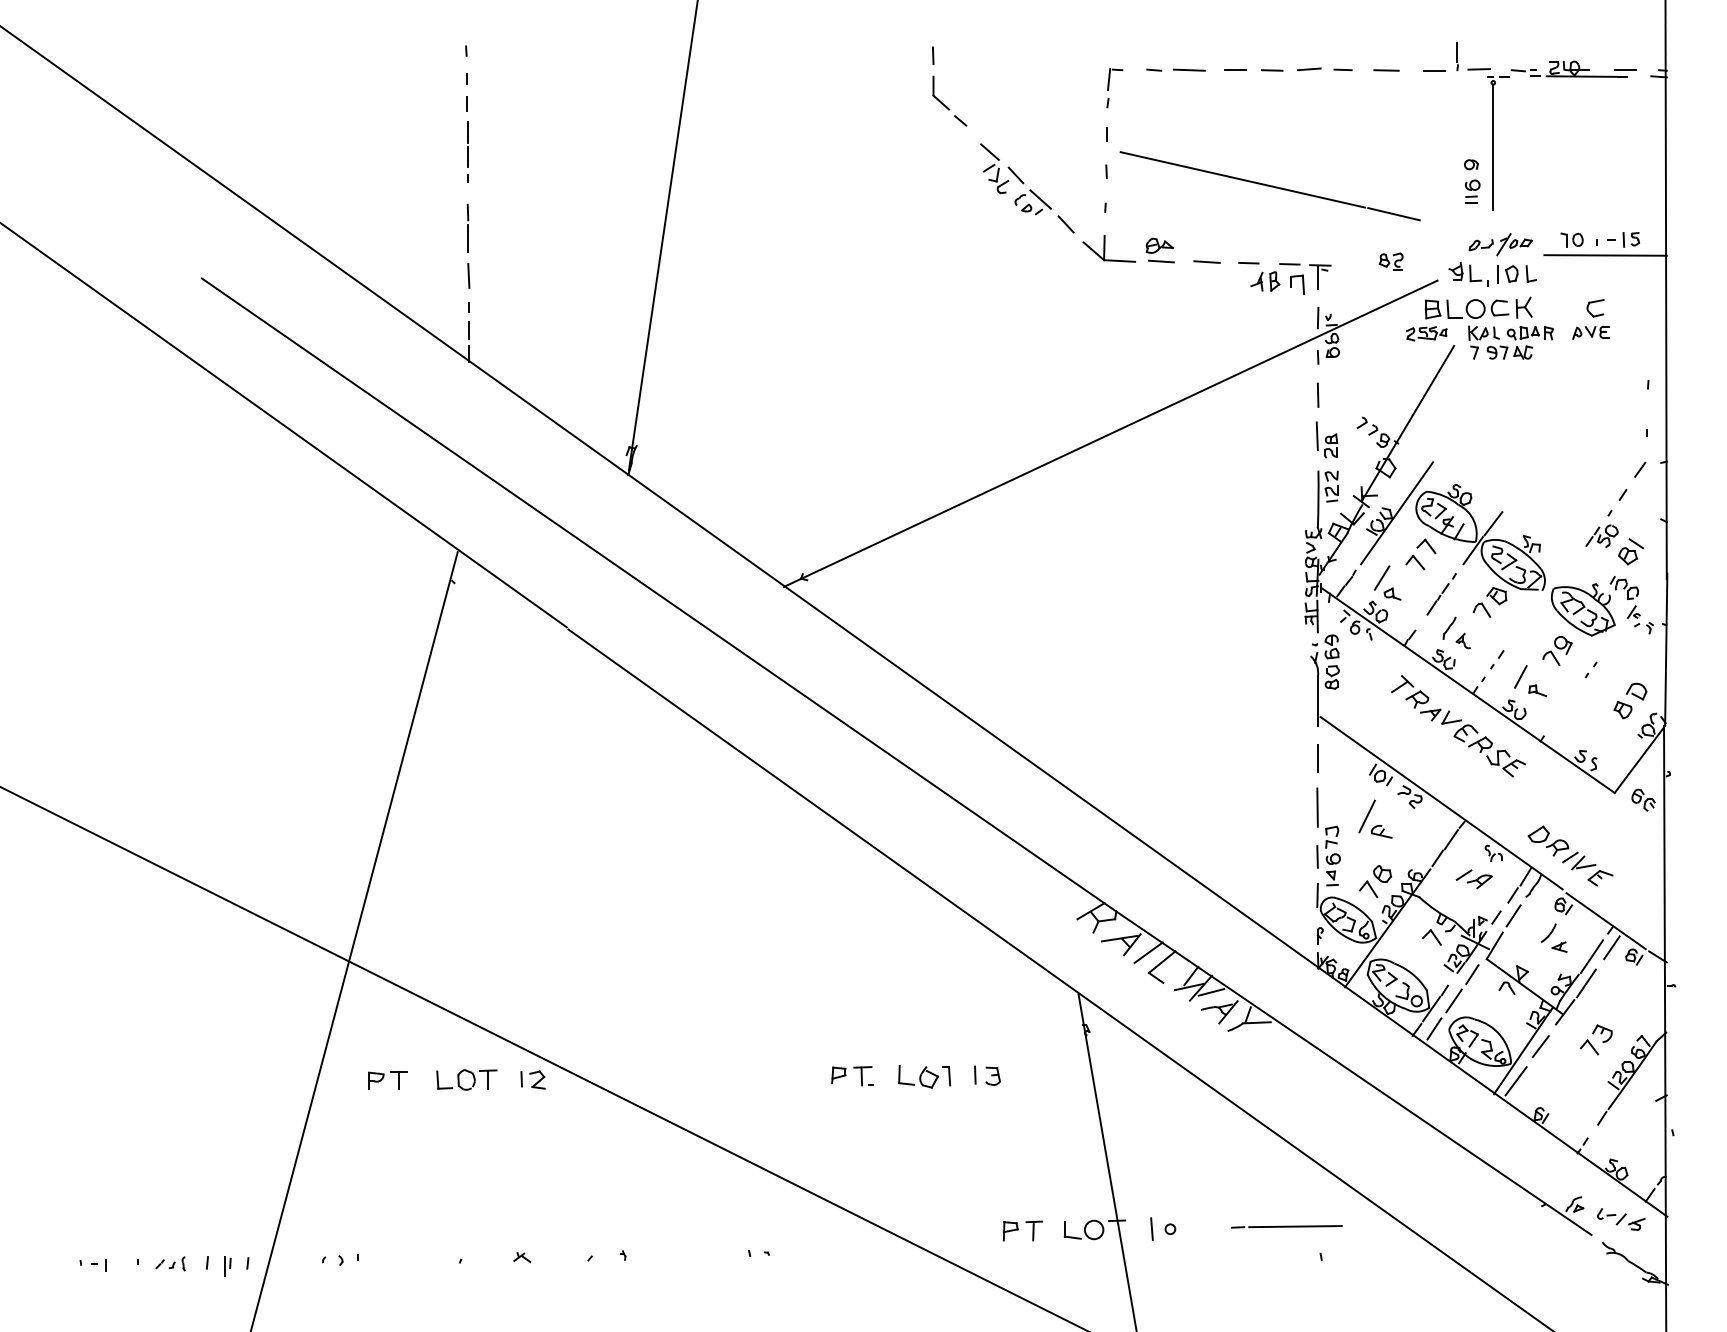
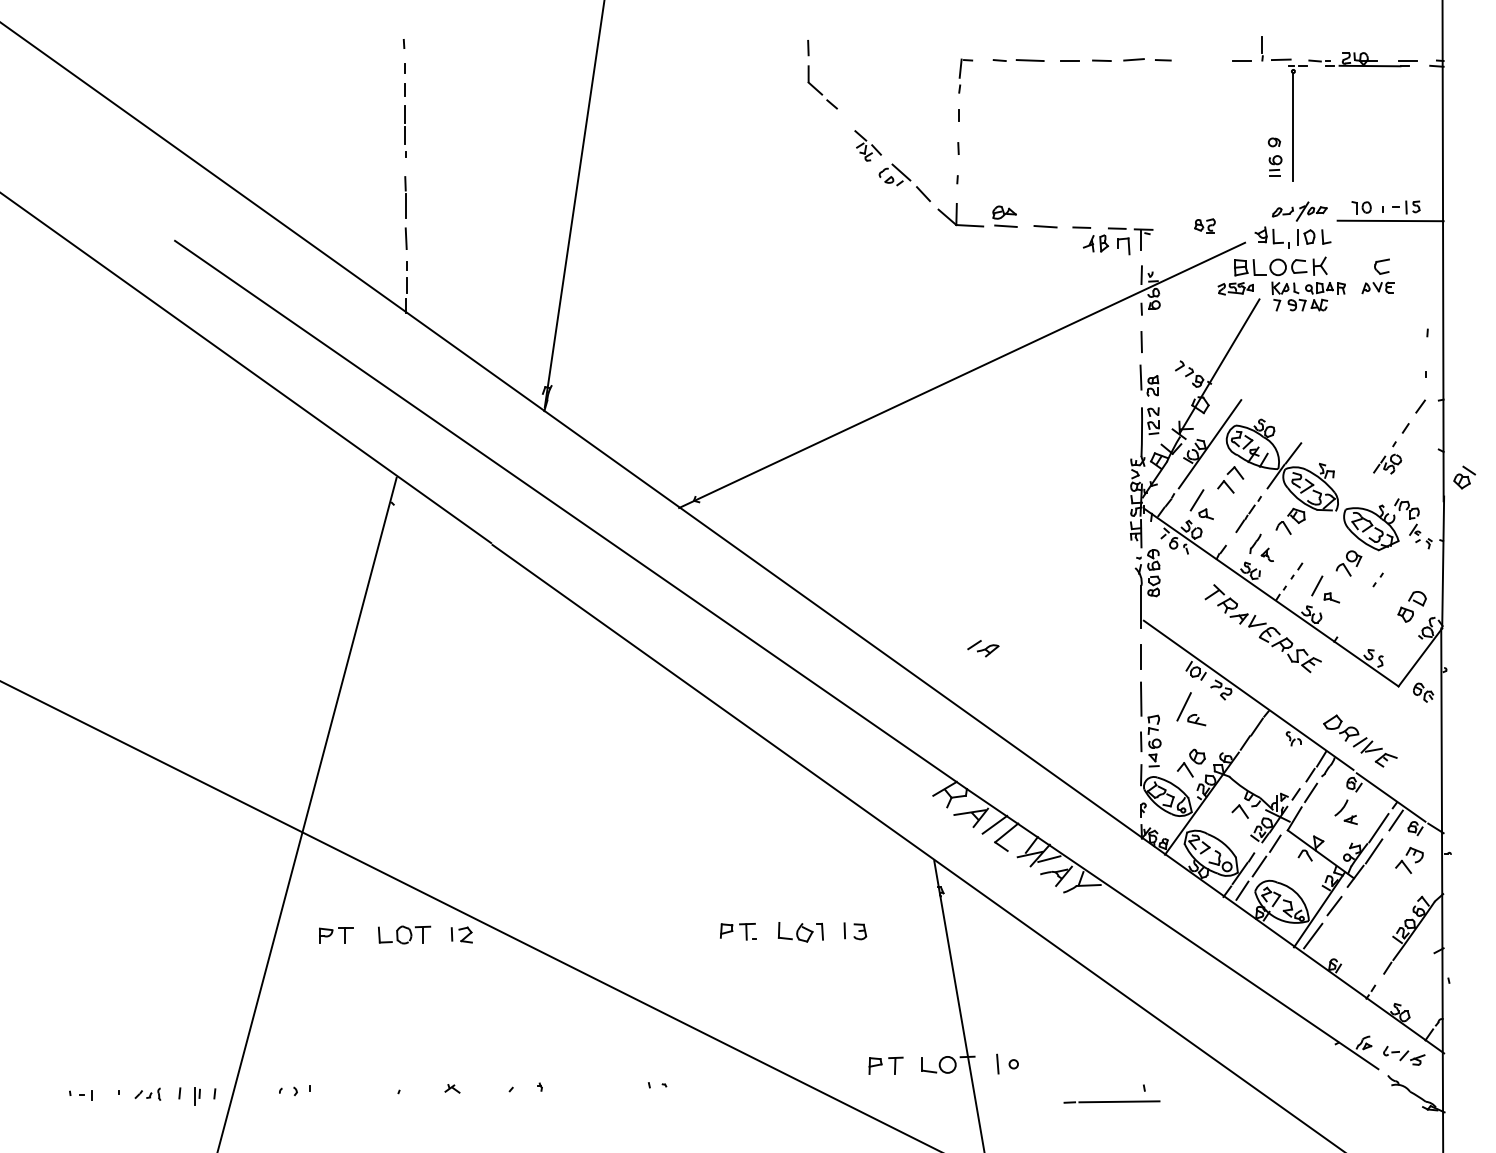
line: (1386, 70) -> (1200, 60), removed
part: (1002, 168) -> (868, 145), size x0.7
line: (1269, 186) -> (1099, 161), removed
part: (1630, 551) -> (1464, 477), moved
part: (1473, 879) -> (982, 648), moved
part: (1595, 1039) -> (1408, 860), moved
line: (1286, 1226) -> (1111, 1101), moved

